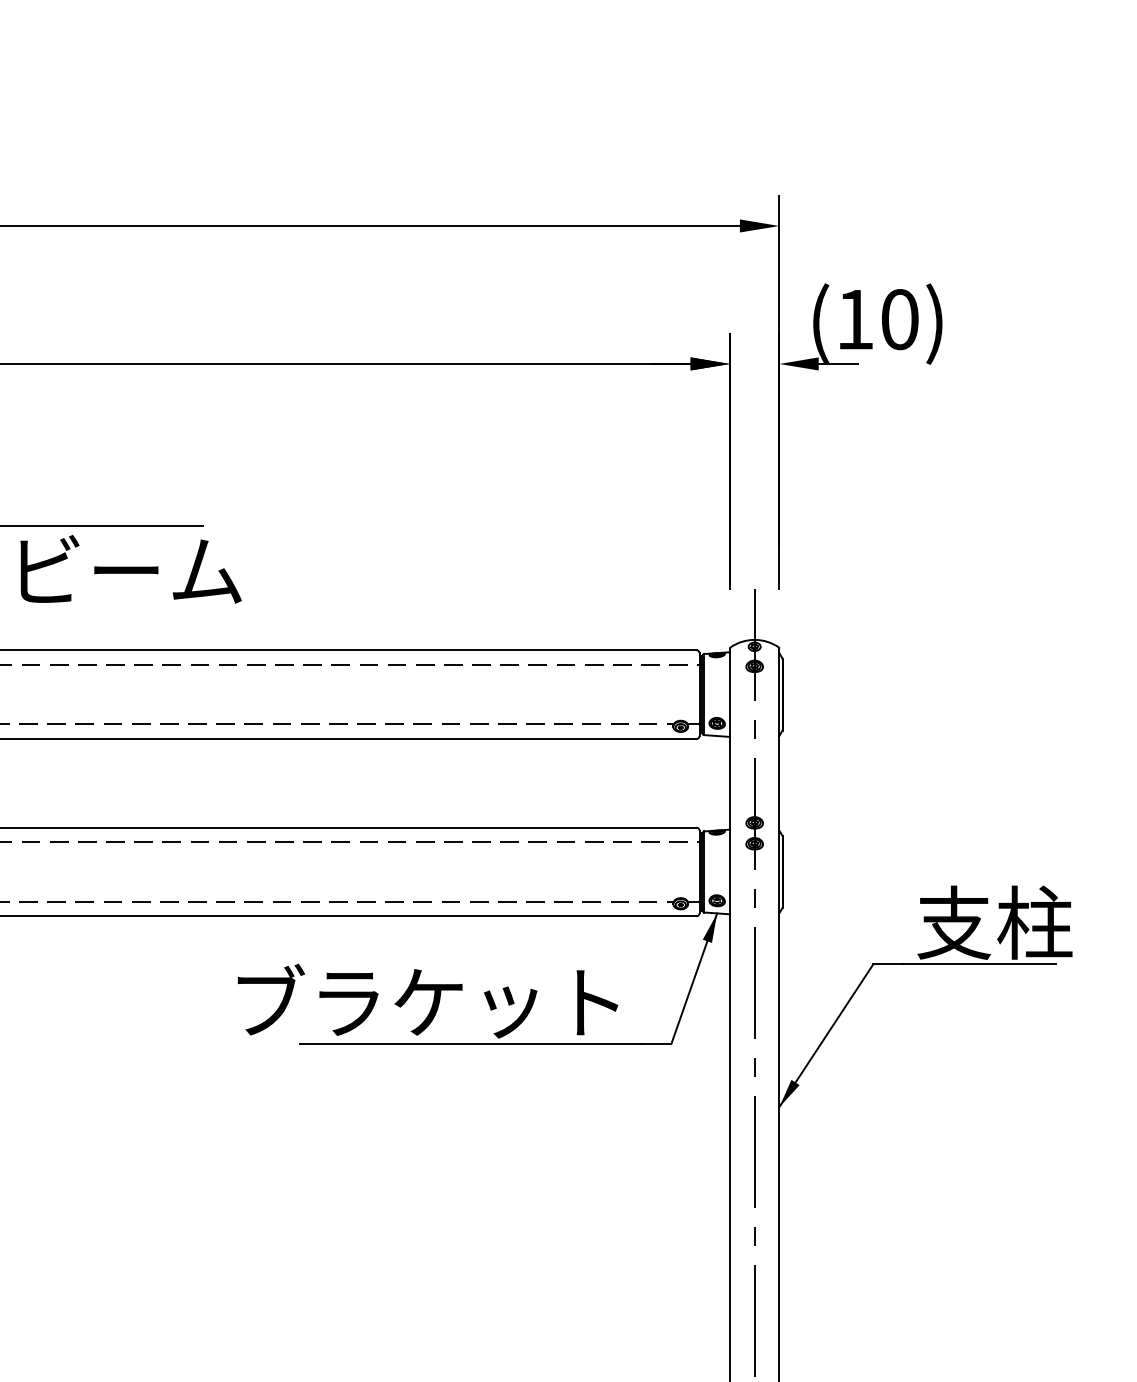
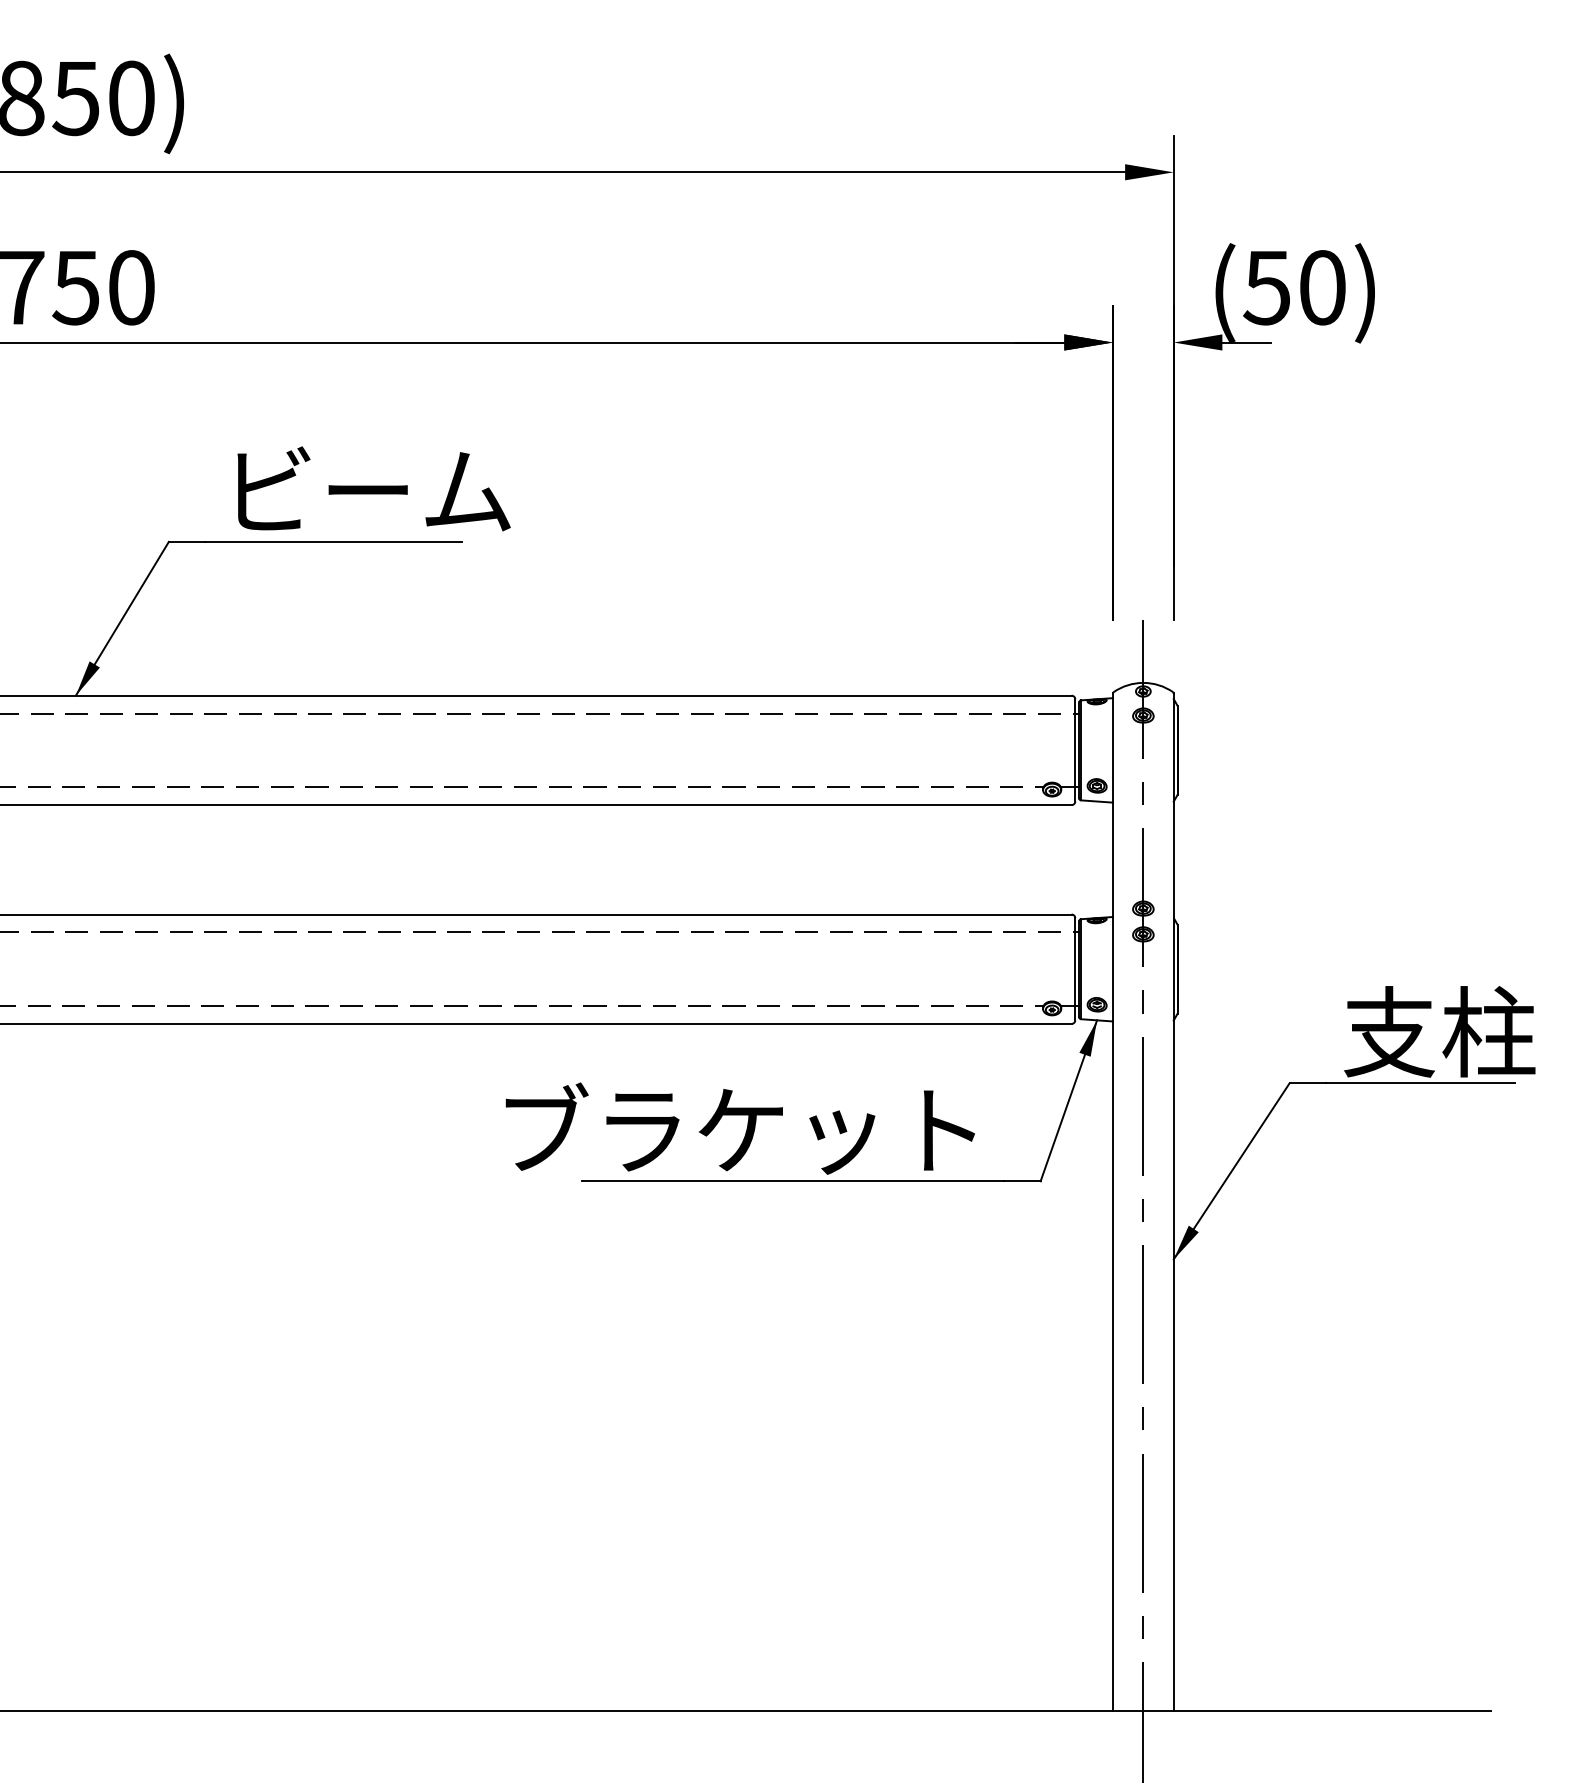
text: (854, 320) -> (1266, 288), (10) -> (50)
text: (130, 569) -> (373, 488), moved

